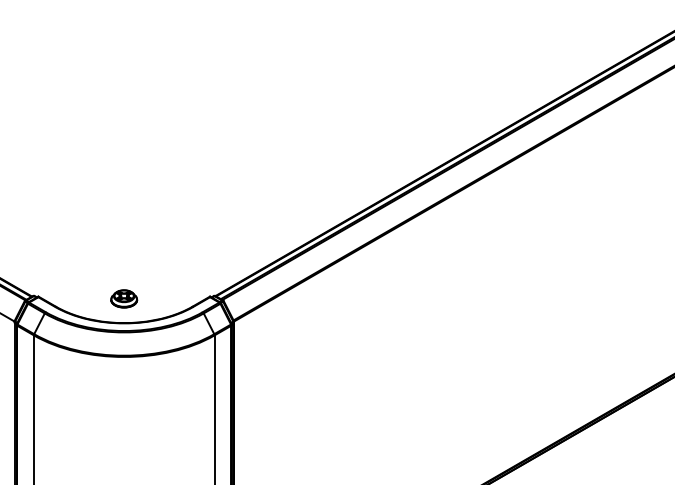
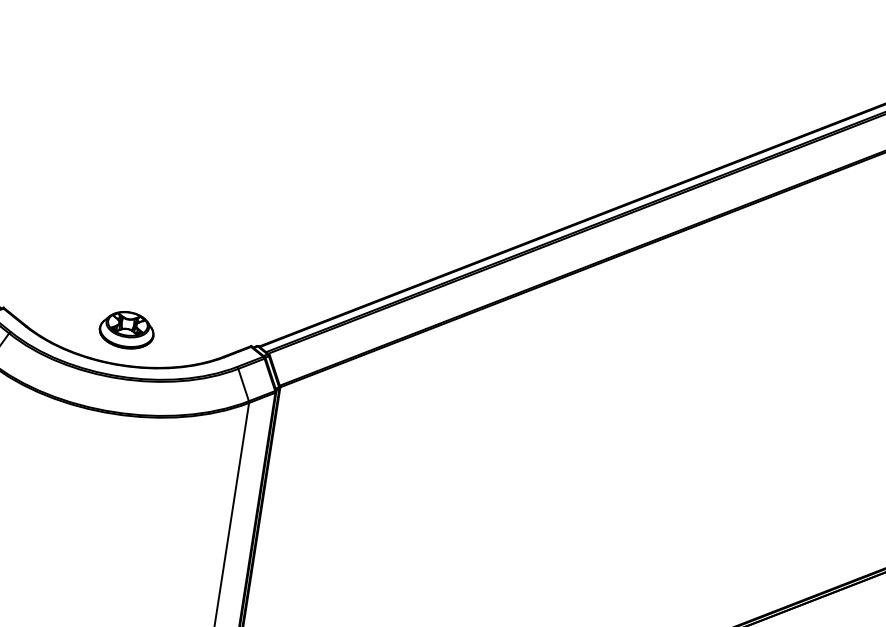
part: (123, 298) -> (125, 329), size x1.43

